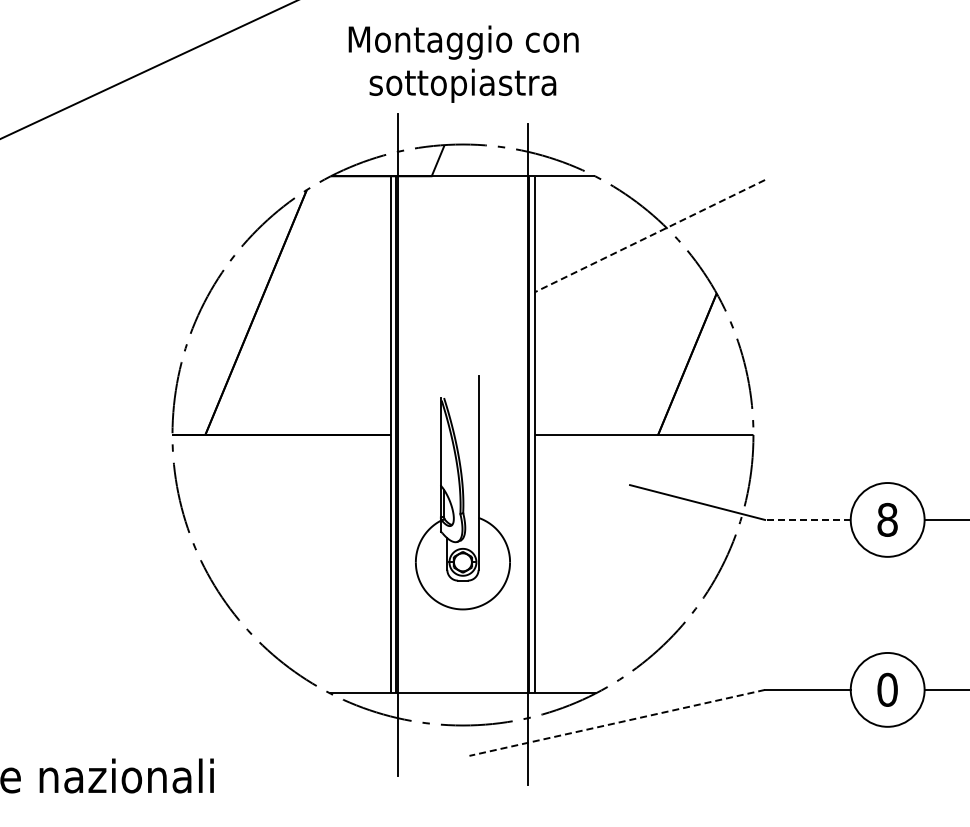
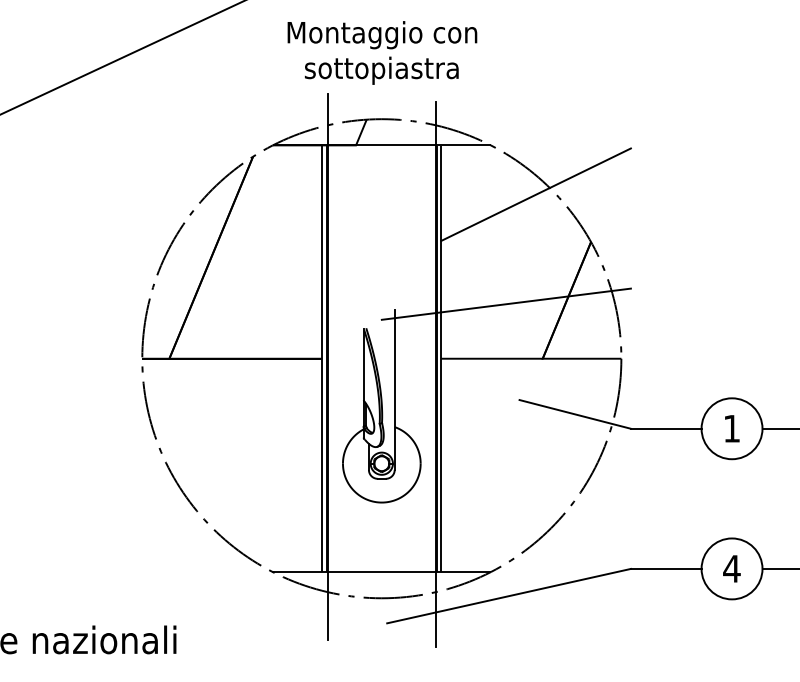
line: (650, 236) -> (536, 195), dashed -> solid
line: (613, 368) -> (505, 303), added
line: (807, 519) -> (665, 428), dashed -> solid
text: (887, 519) -> (731, 428), 8 -> 1
text: (887, 689) -> (731, 568), 0 -> 4
line: (616, 723) -> (508, 596), dashed -> solid

